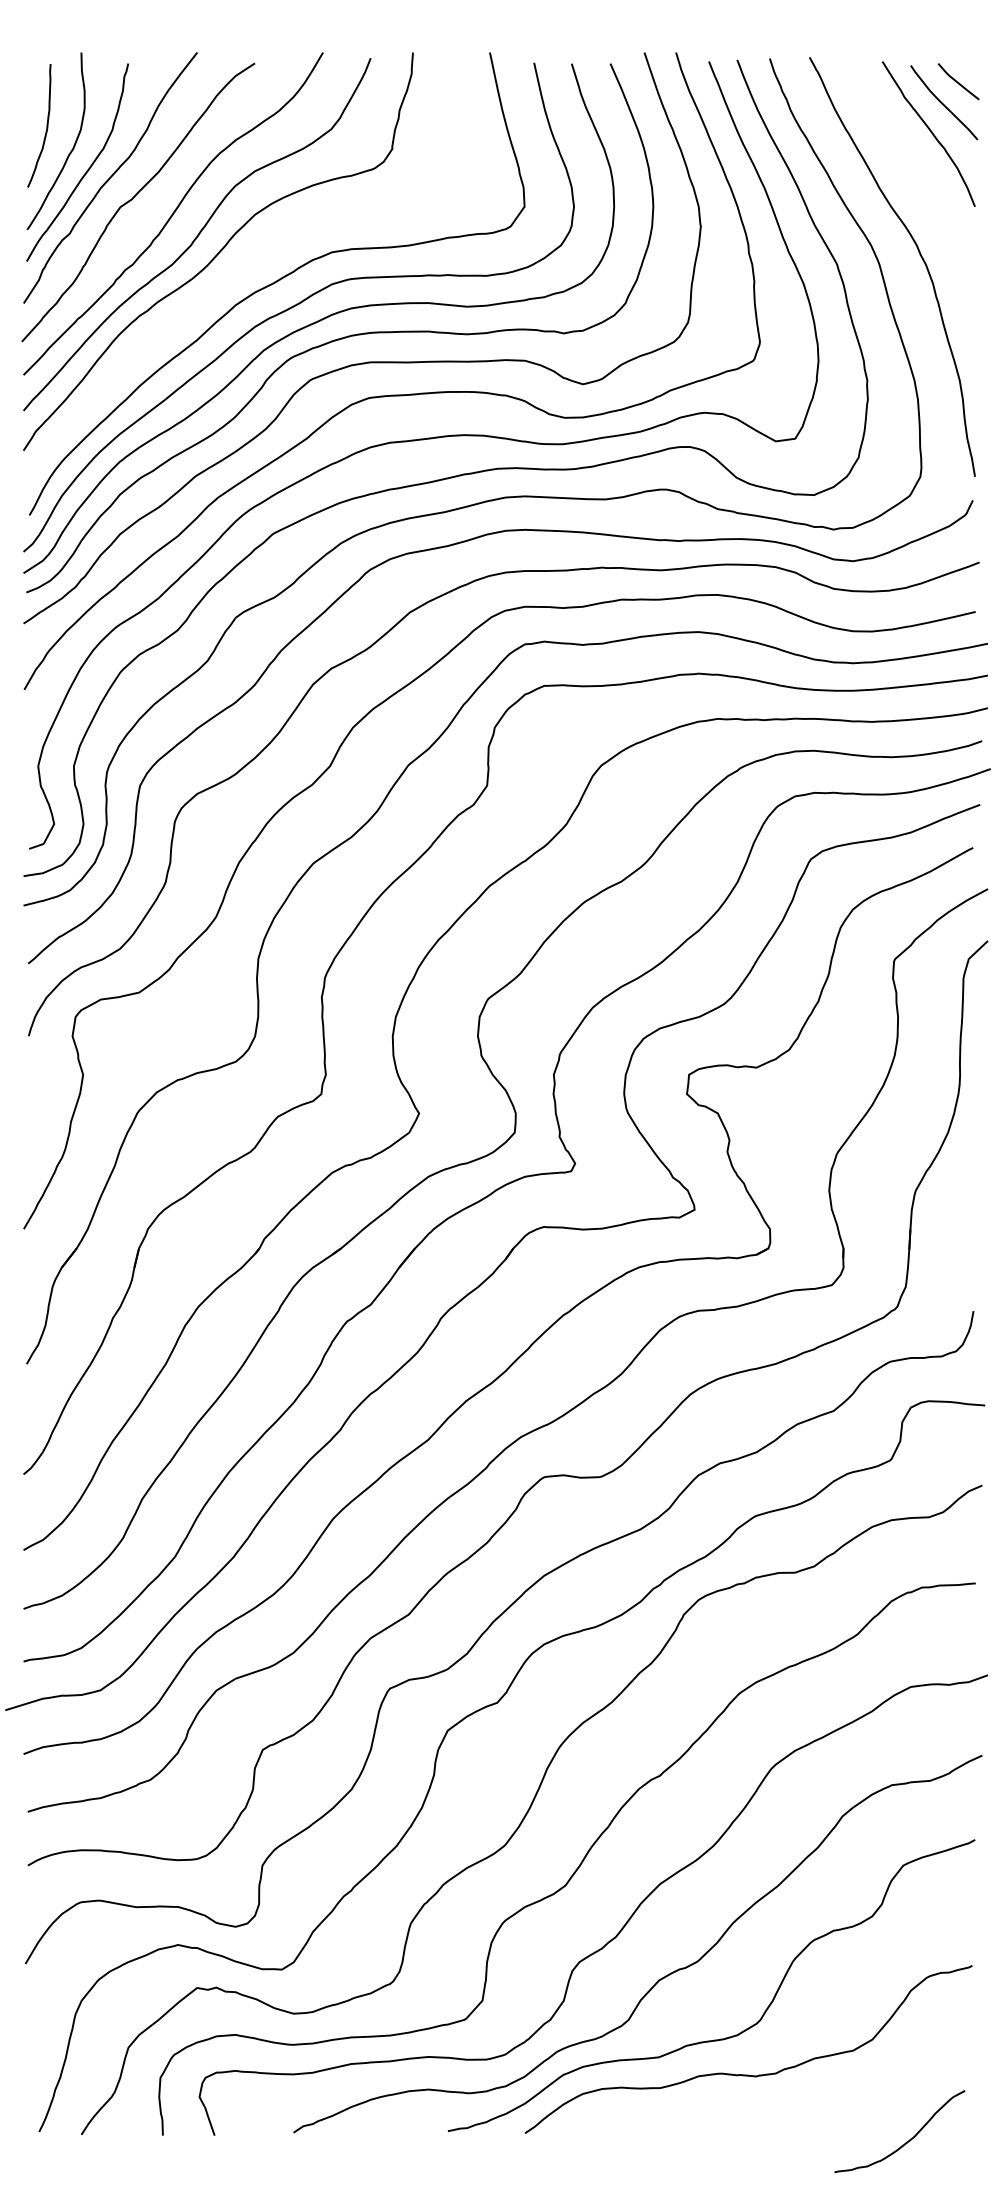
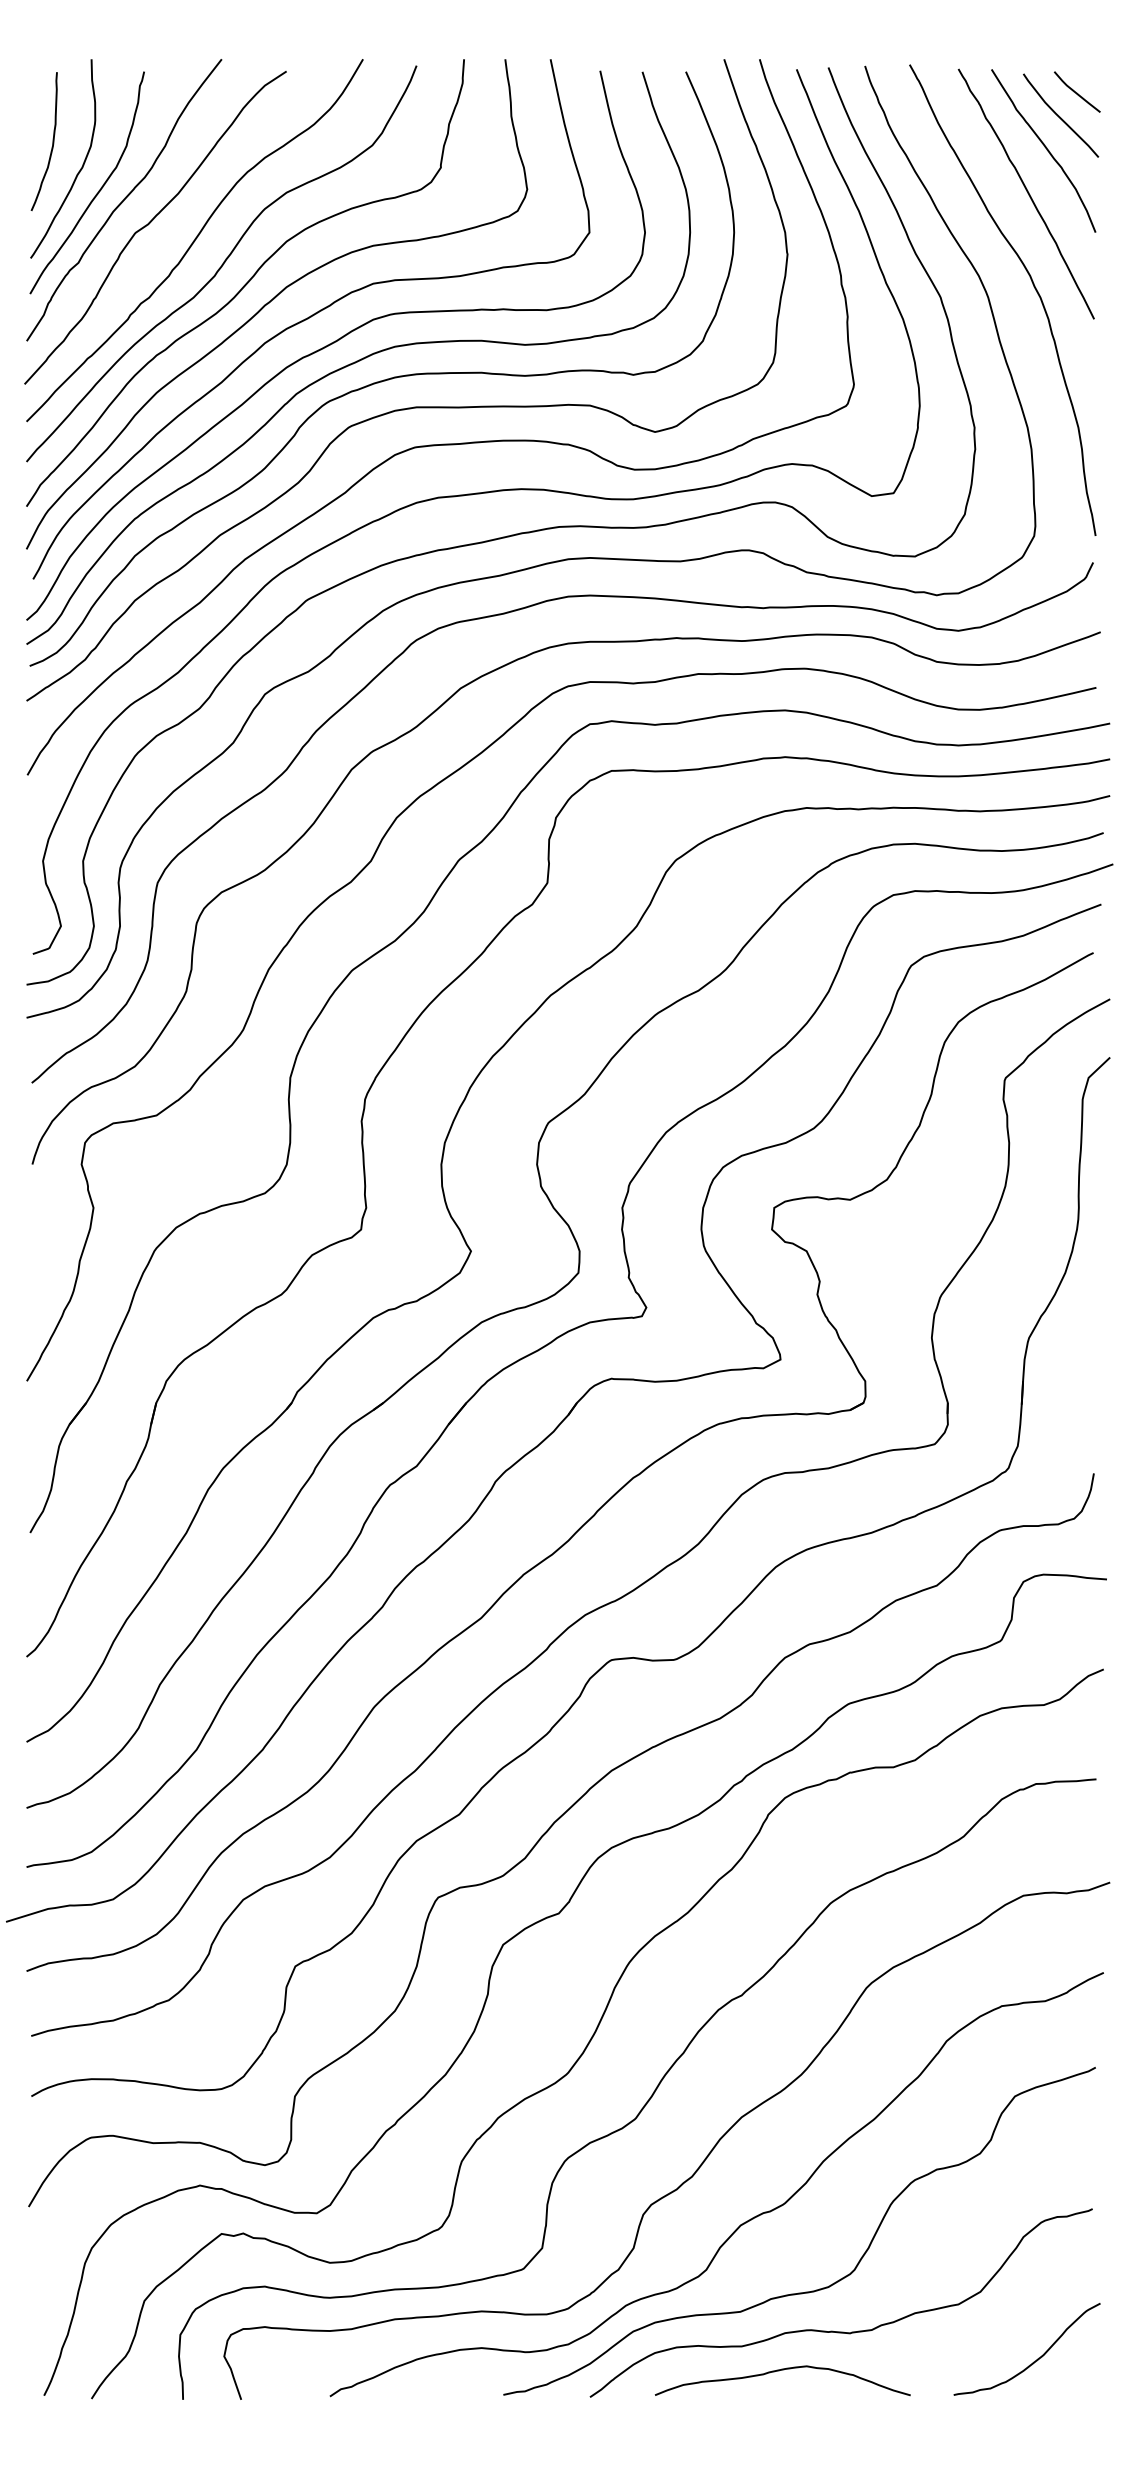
curve: (914, 172) -> (1027, 193), added
curve: (244, 266) -> (274, 299), added
curve: (693, 2110) -> (779, 2371), added
curve: (905, 2142) -> (1033, 2361), moved

